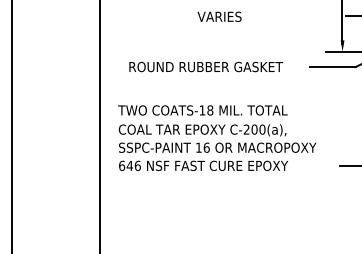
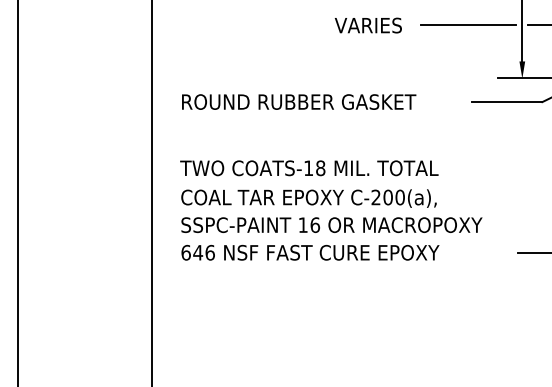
text: (219, 16) -> (368, 25), moved
line: (307, 16) -> (468, 25), added
text: (205, 66) -> (298, 101), moved

